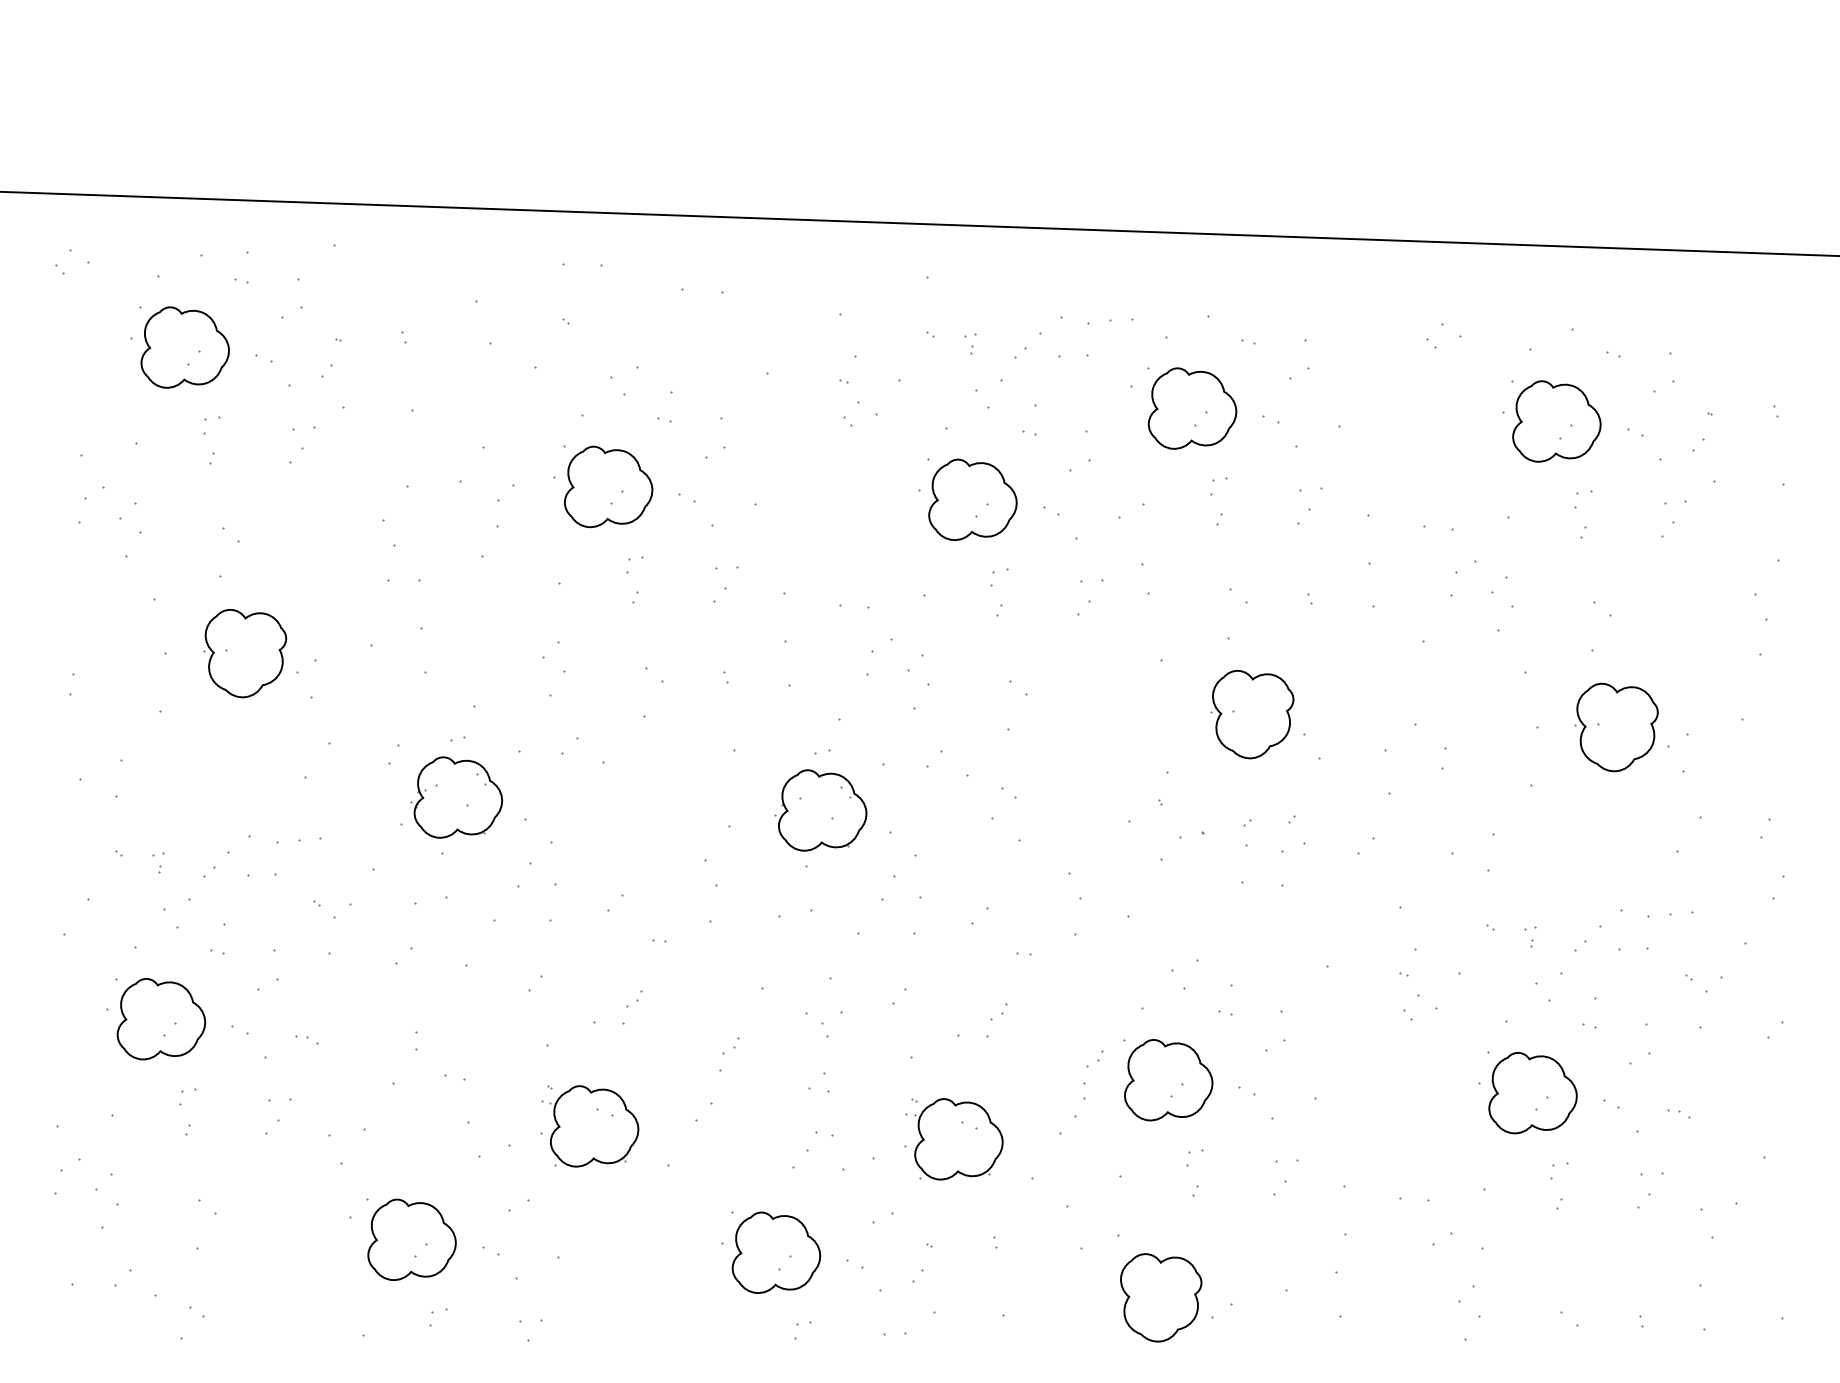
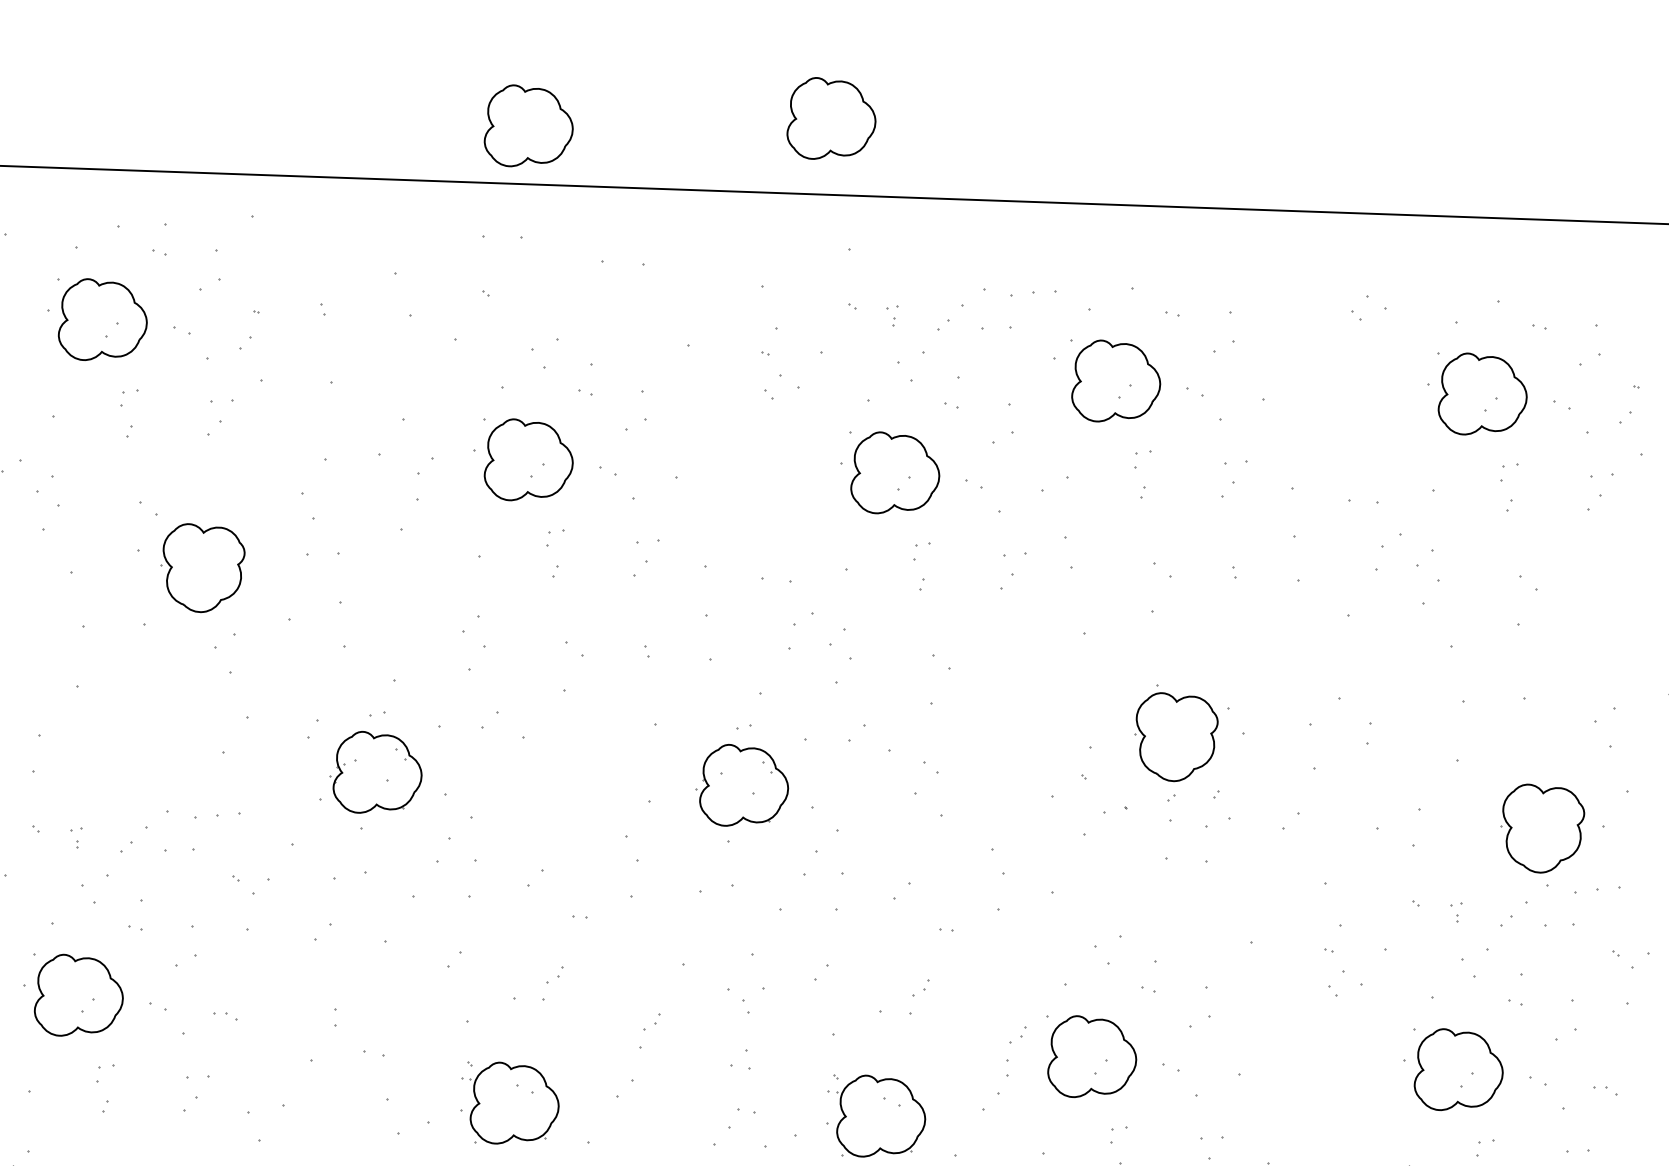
part: (909, 147) -> (831, 118), added
part: (608, 154) -> (528, 125), added
part: (245, 653) -> (203, 568), moved
part: (1252, 714) -> (1176, 737), moved
part: (1616, 727) -> (1542, 828), moved

